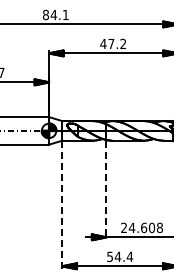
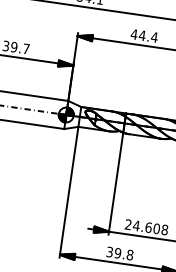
text: (117, 43) -> (148, 36), 47.2 -> 44.4
line: (106, 190) -> (115, 184), dashed -> solid
line: (62, 205) -> (68, 192), dashed -> solid
text: (120, 256) -> (120, 253), 54.4 -> 39.8

